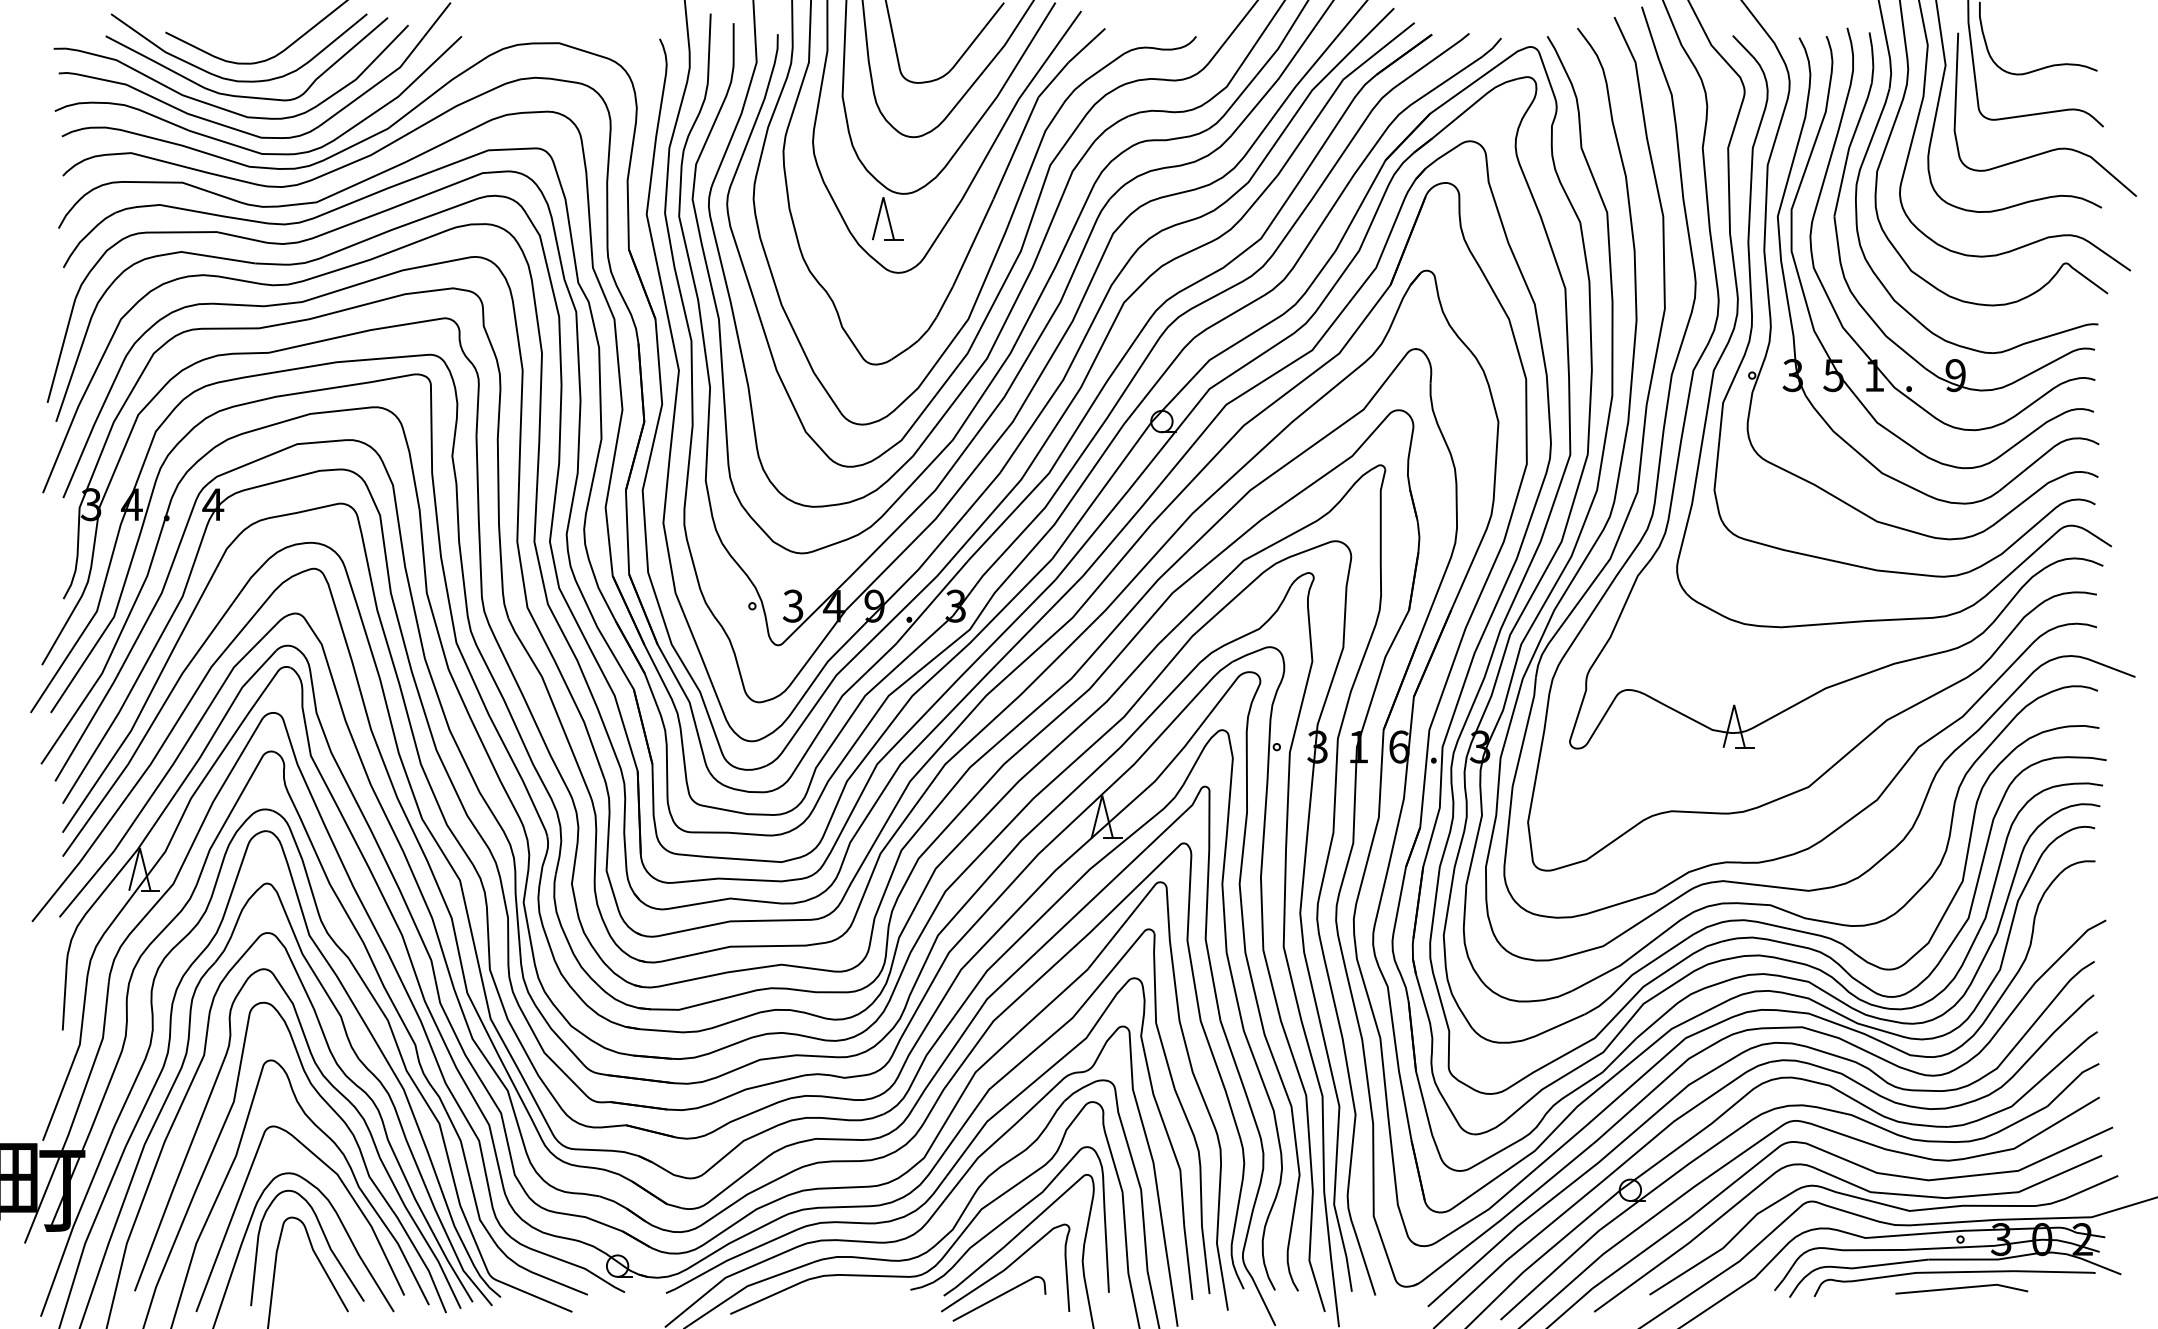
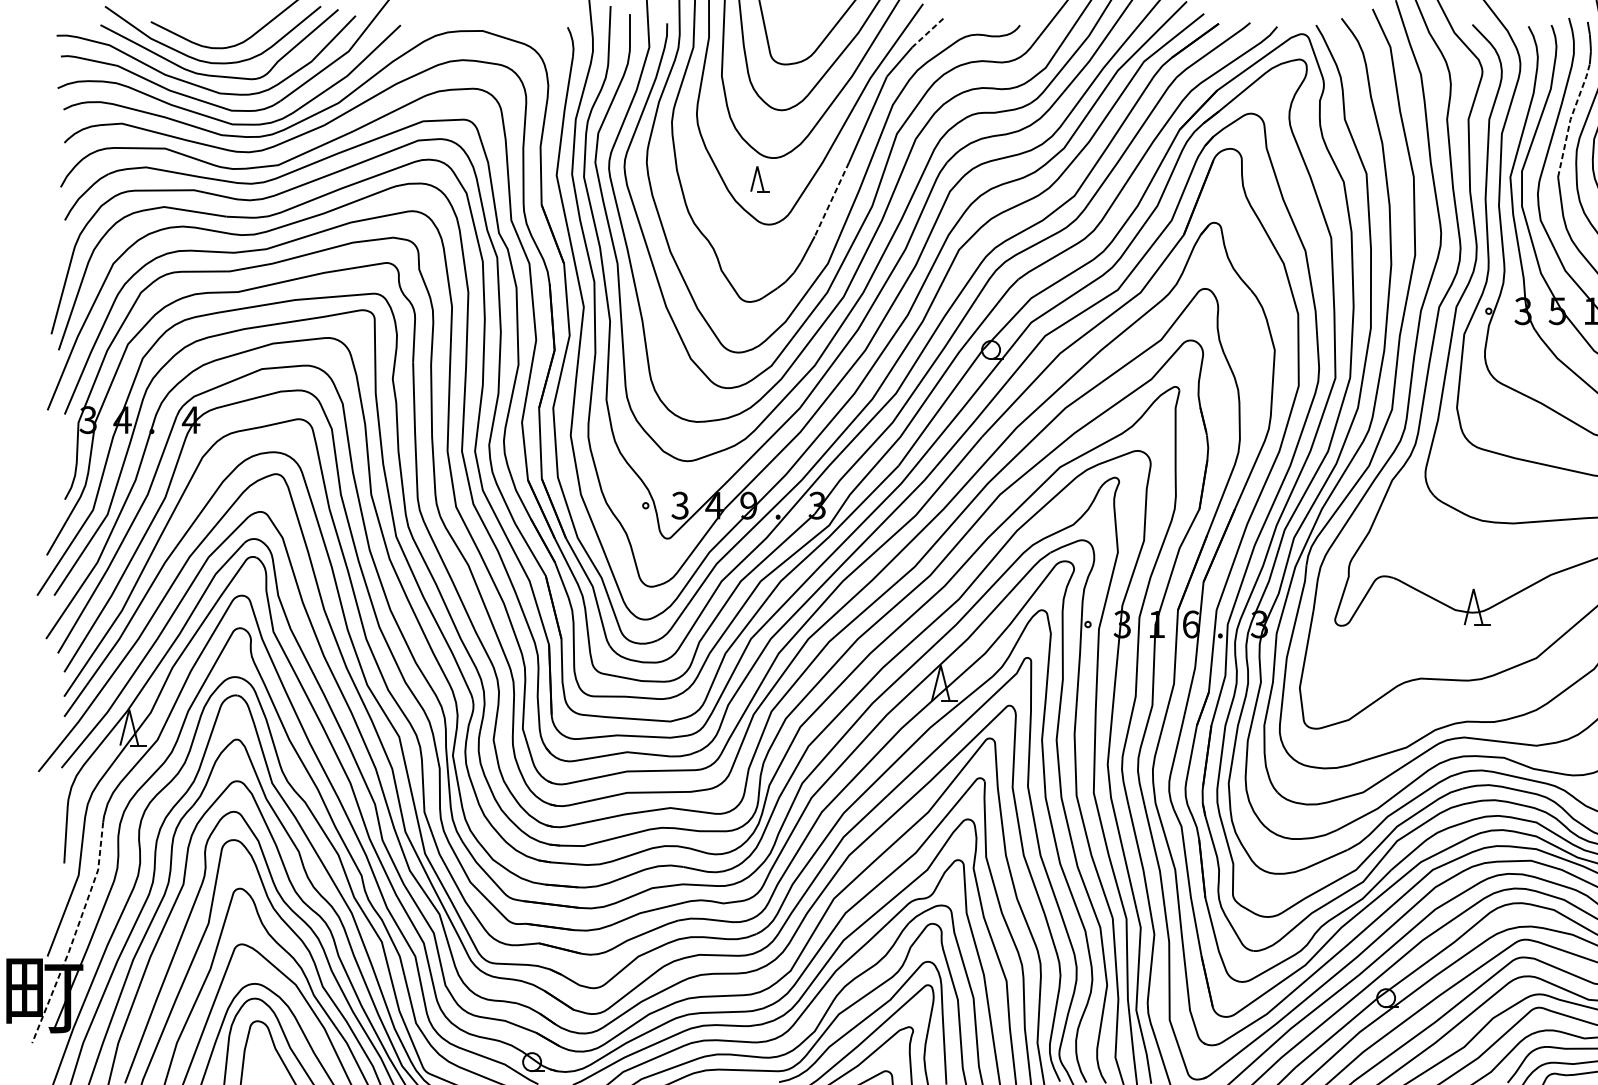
line: (1086, 45) -> (927, 32), solid -> dashed
line: (1849, 148) -> (1570, 119), solid -> dashed
part: (887, 218) -> (759, 178), size x0.7
line: (972, 243) -> (831, 199), solid -> dashed
line: (75, 1114) -> (75, 934), solid -> dashed

